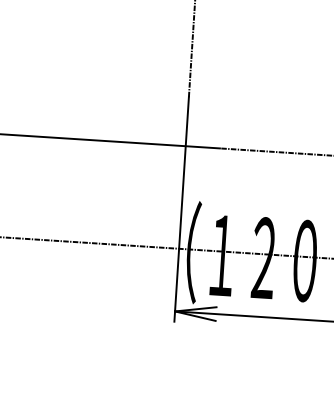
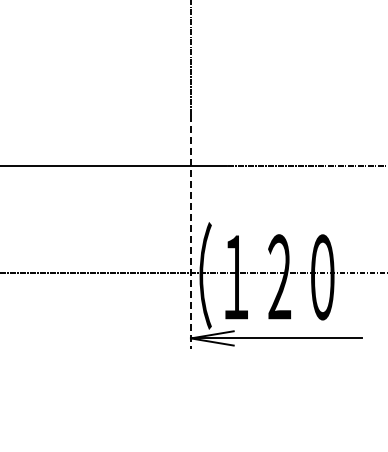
line: (181, 209) -> (190, 232), solid -> dashed

